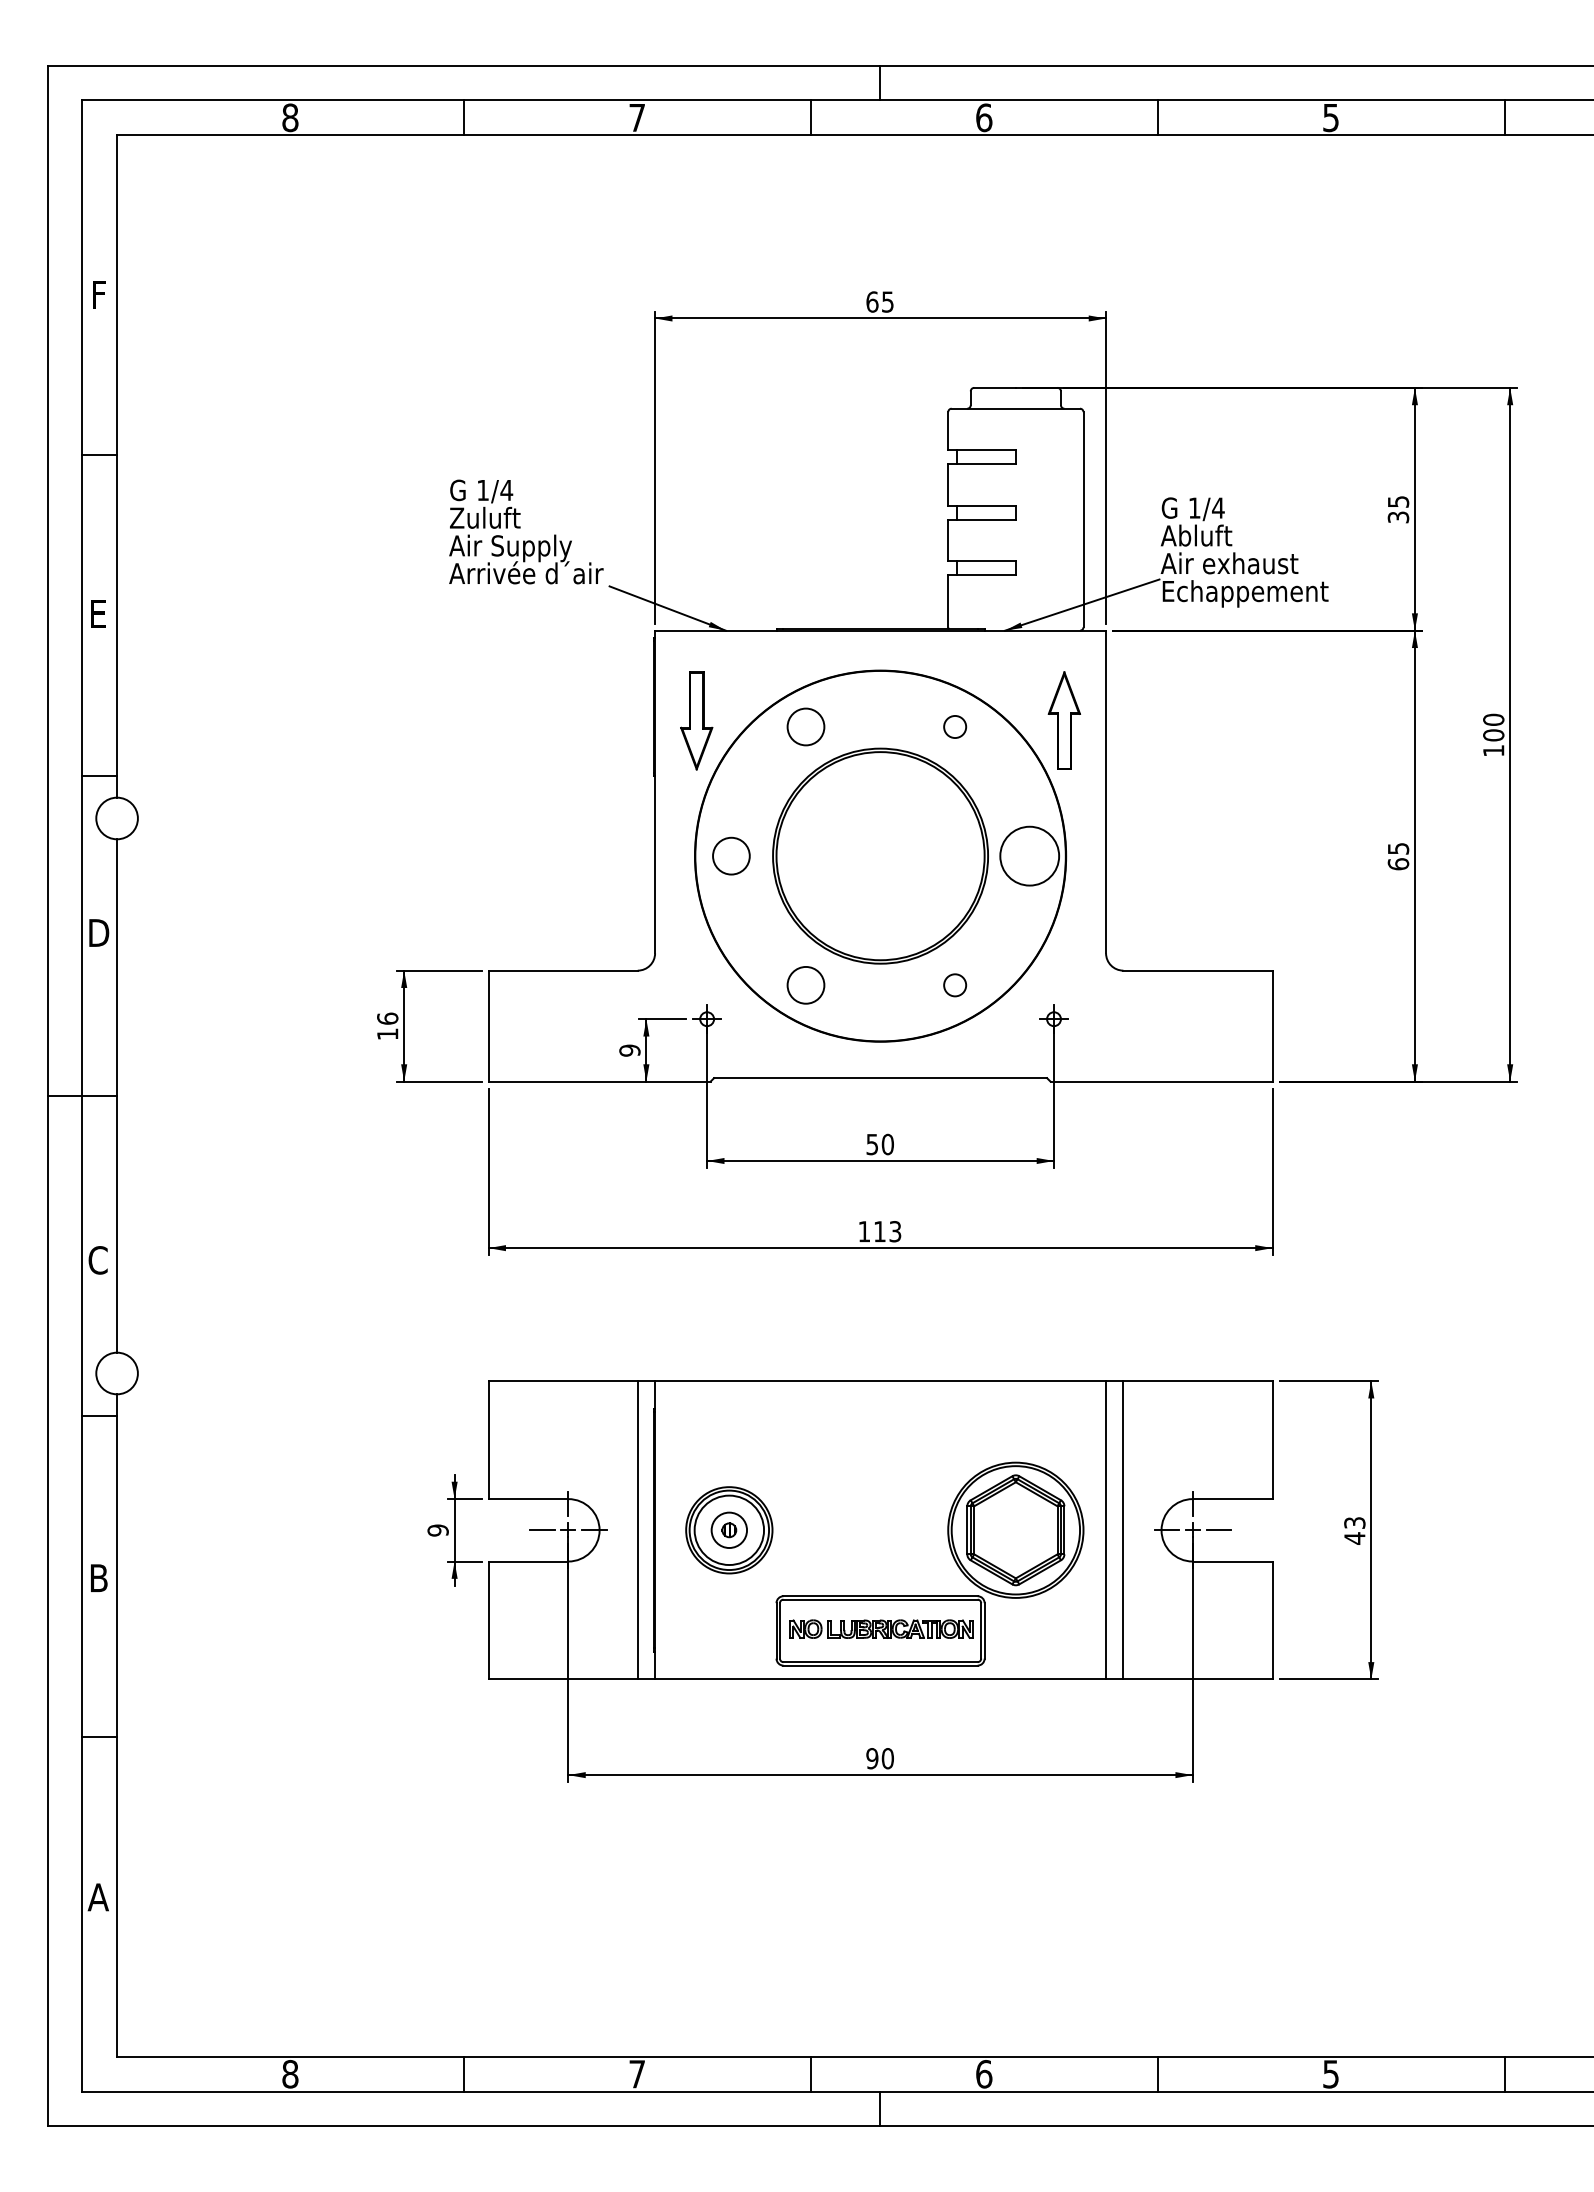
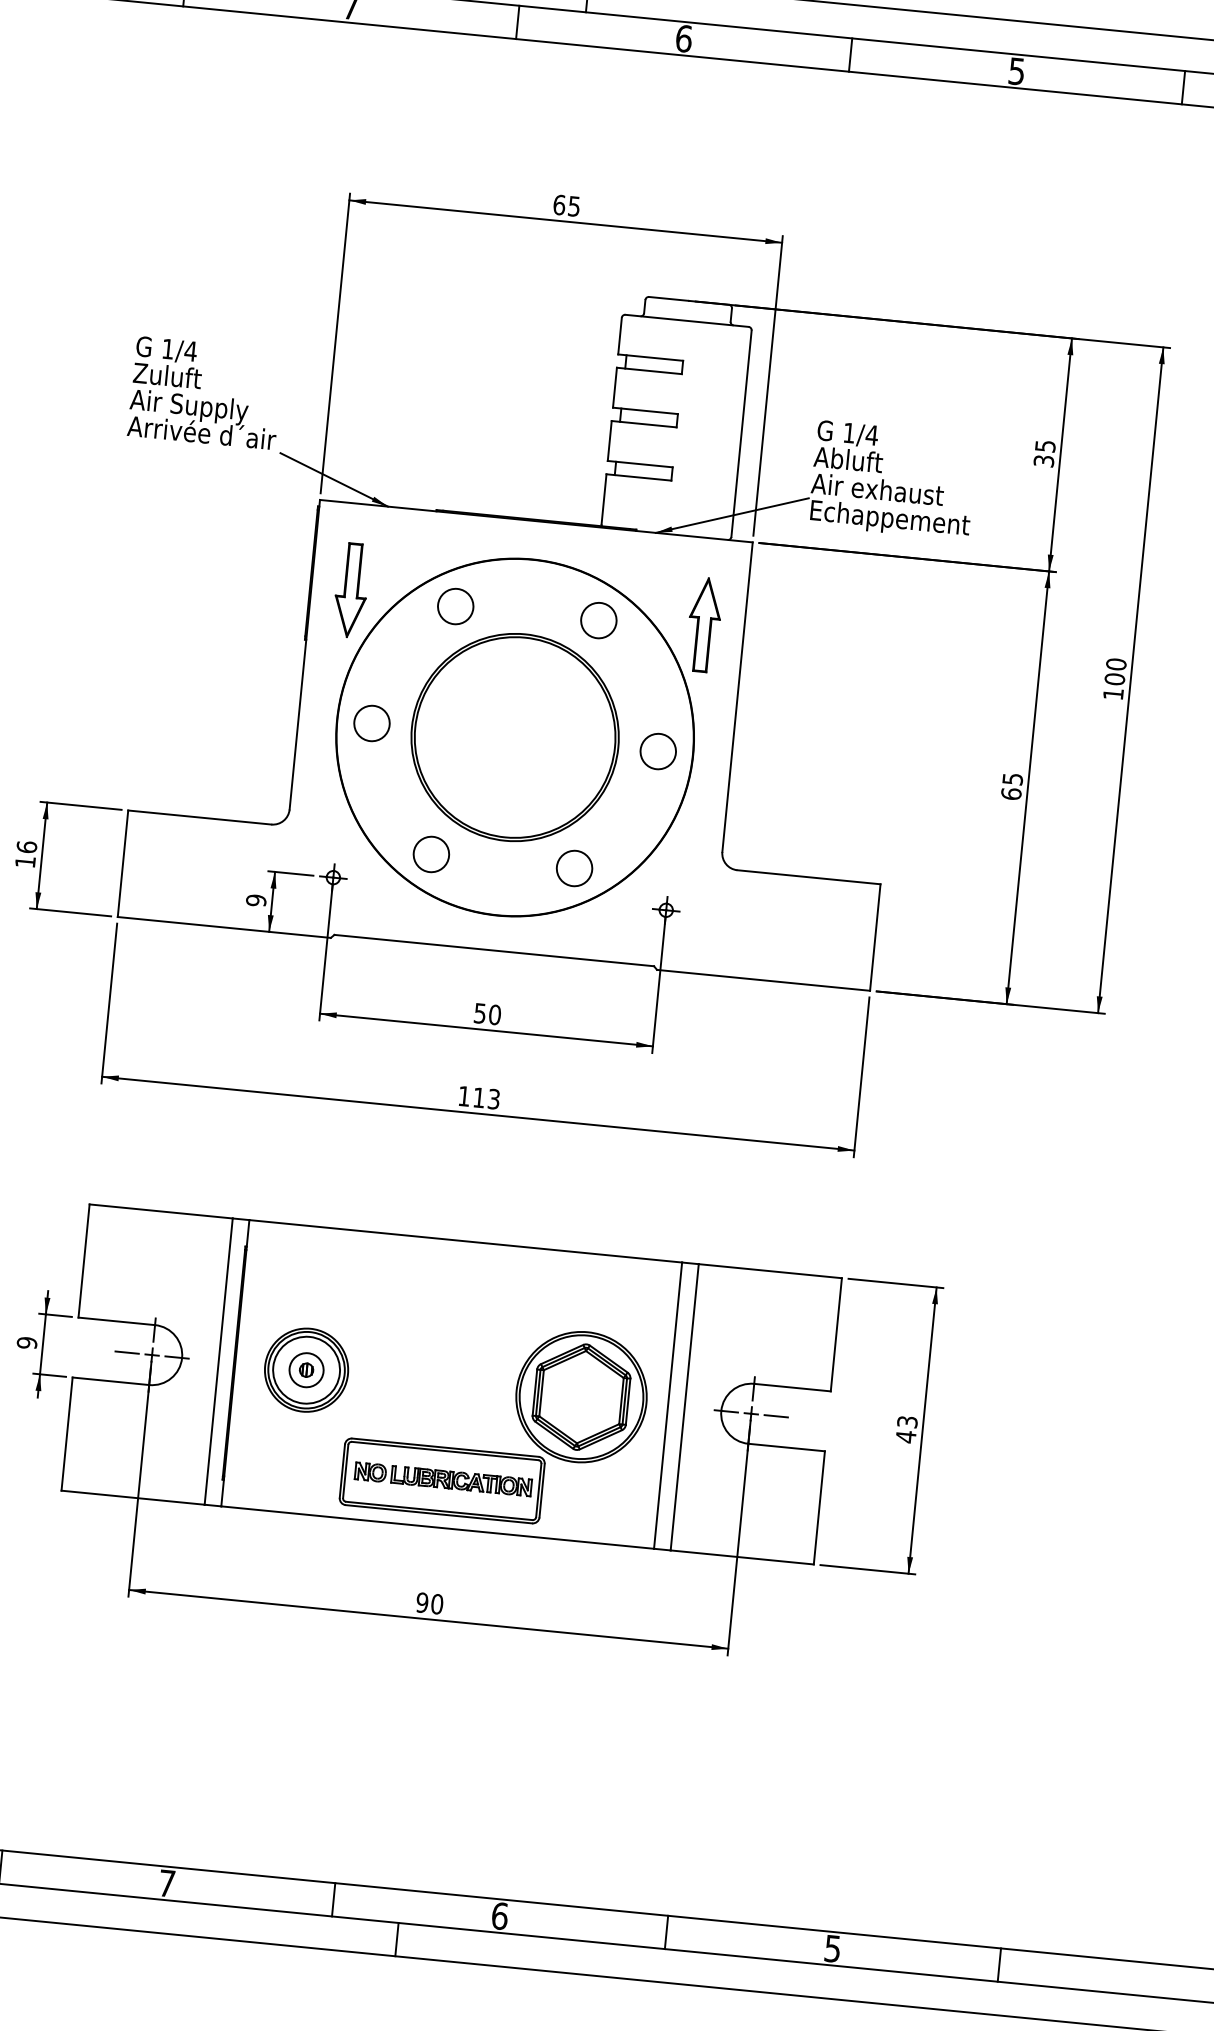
circle: (954, 726) -> (598, 620), size x1.67
circle: (1029, 855) -> (658, 750), size x0.62
circle: (954, 984) -> (574, 867), size x1.67

